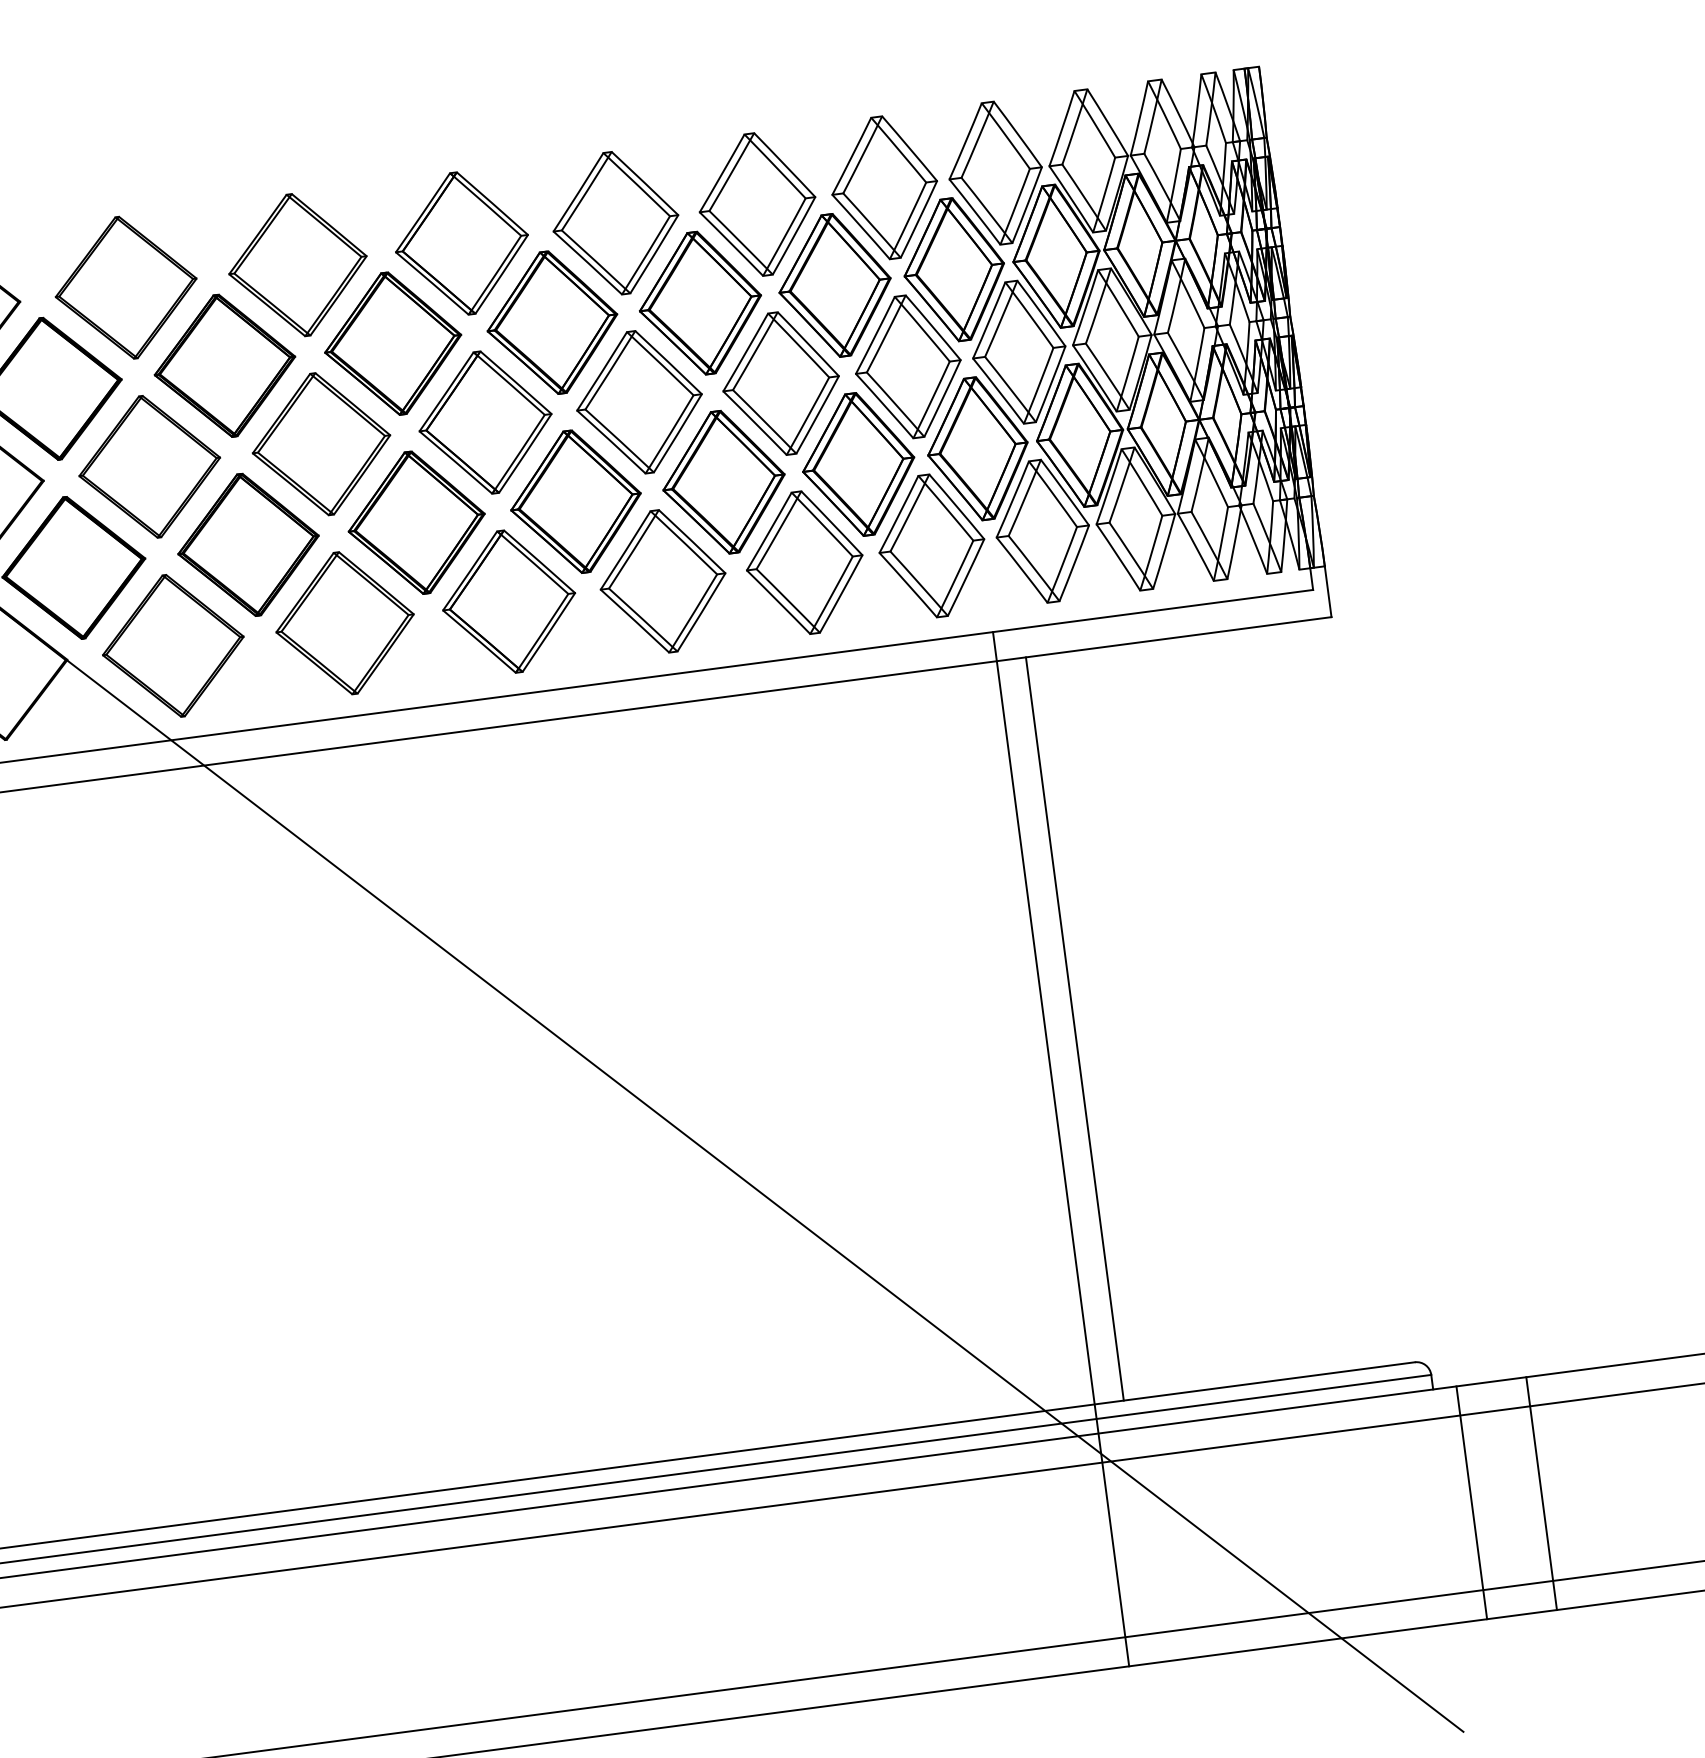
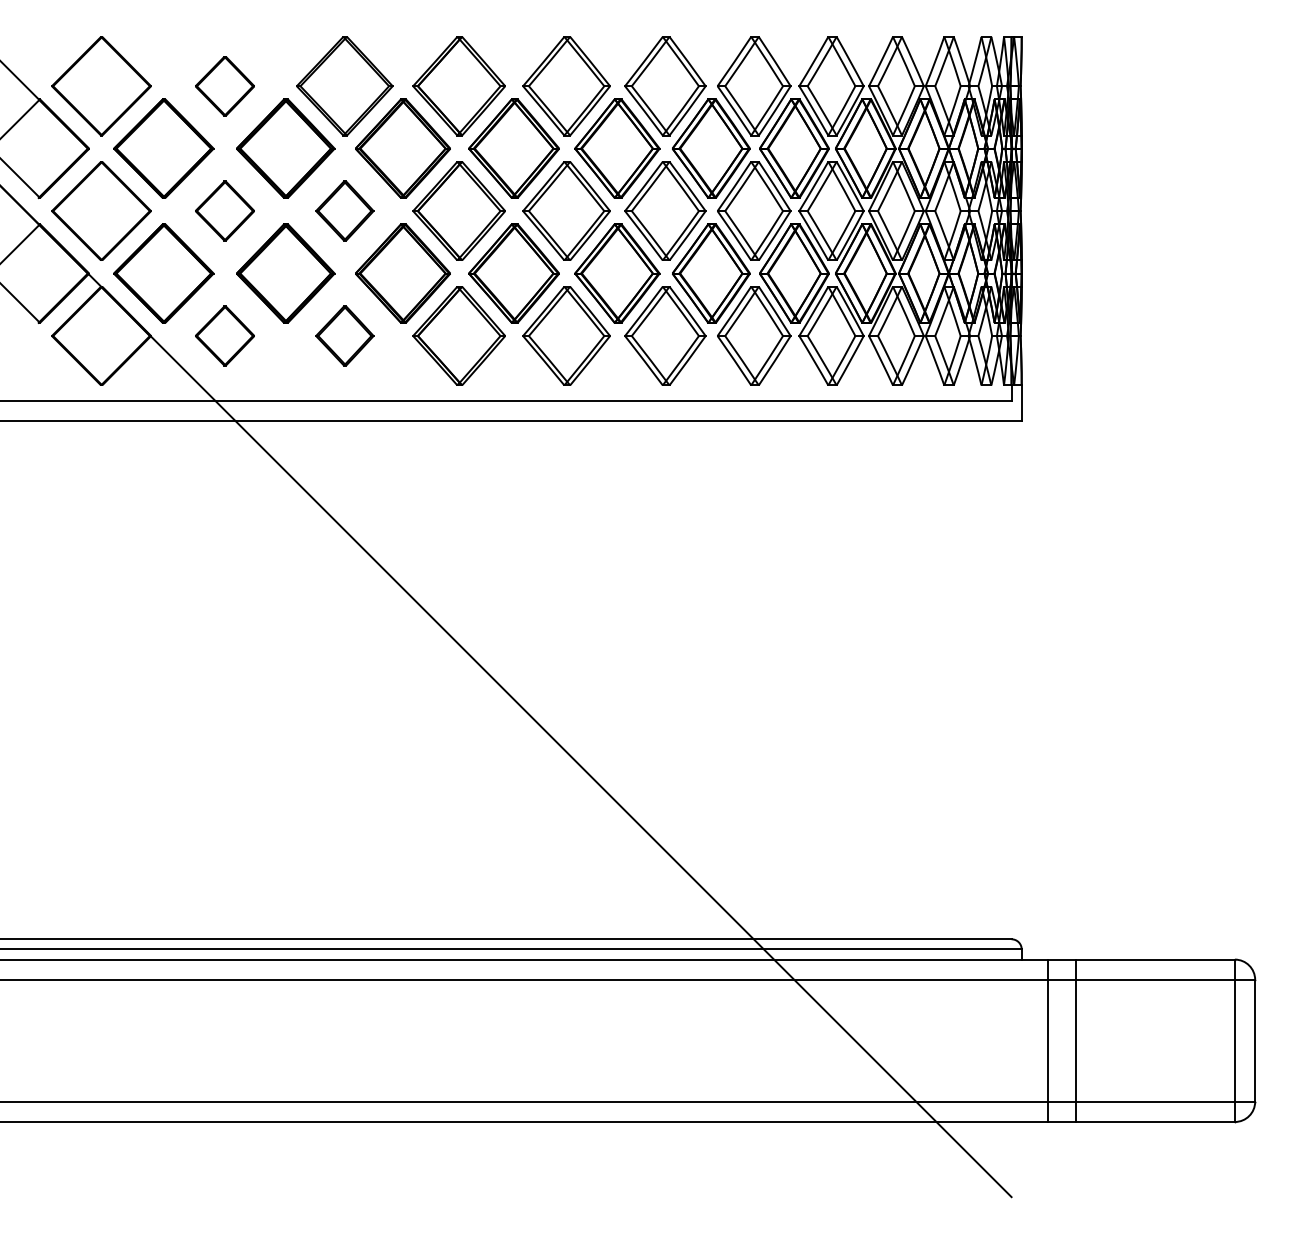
part: (125, 288) -> (224, 86), size x0.6
part: (320, 443) -> (344, 210), size x0.6
part: (148, 466) -> (224, 210), size x0.6
part: (344, 622) -> (344, 335), size x0.6
part: (172, 645) -> (224, 335), size x0.6
line: (1074, 1028) -> (808, 679), removed
line: (1061, 1149) -> (788, 761), removed
line: (1541, 1493) -> (1047, 1040), moved
line: (1471, 1502) -> (1075, 1040), moved

